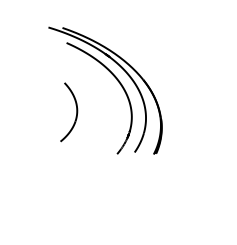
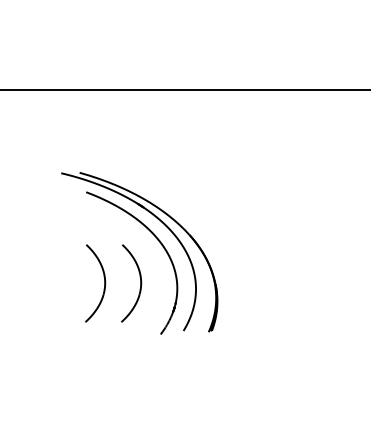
part: (104, 114) -> (140, 283), added

